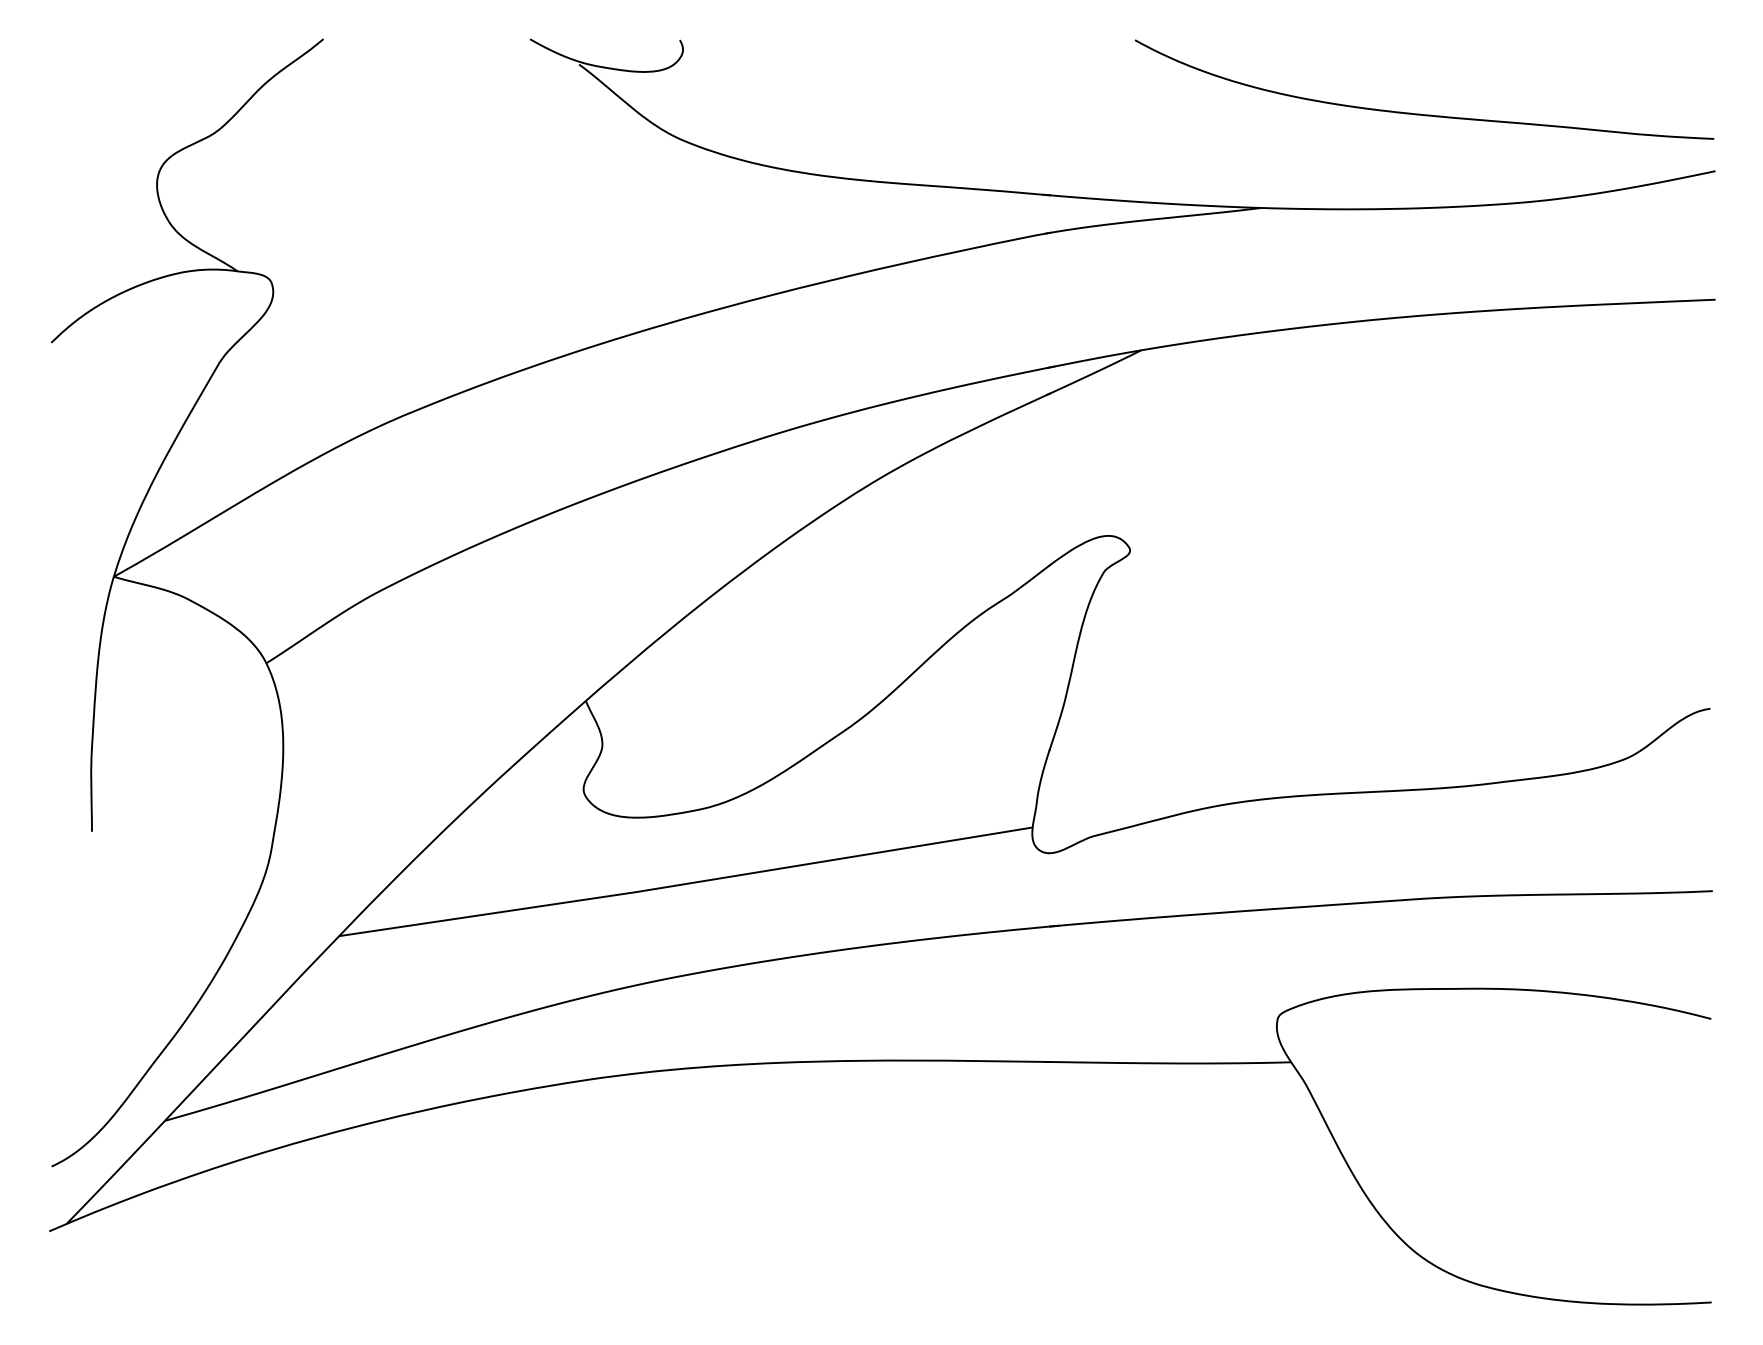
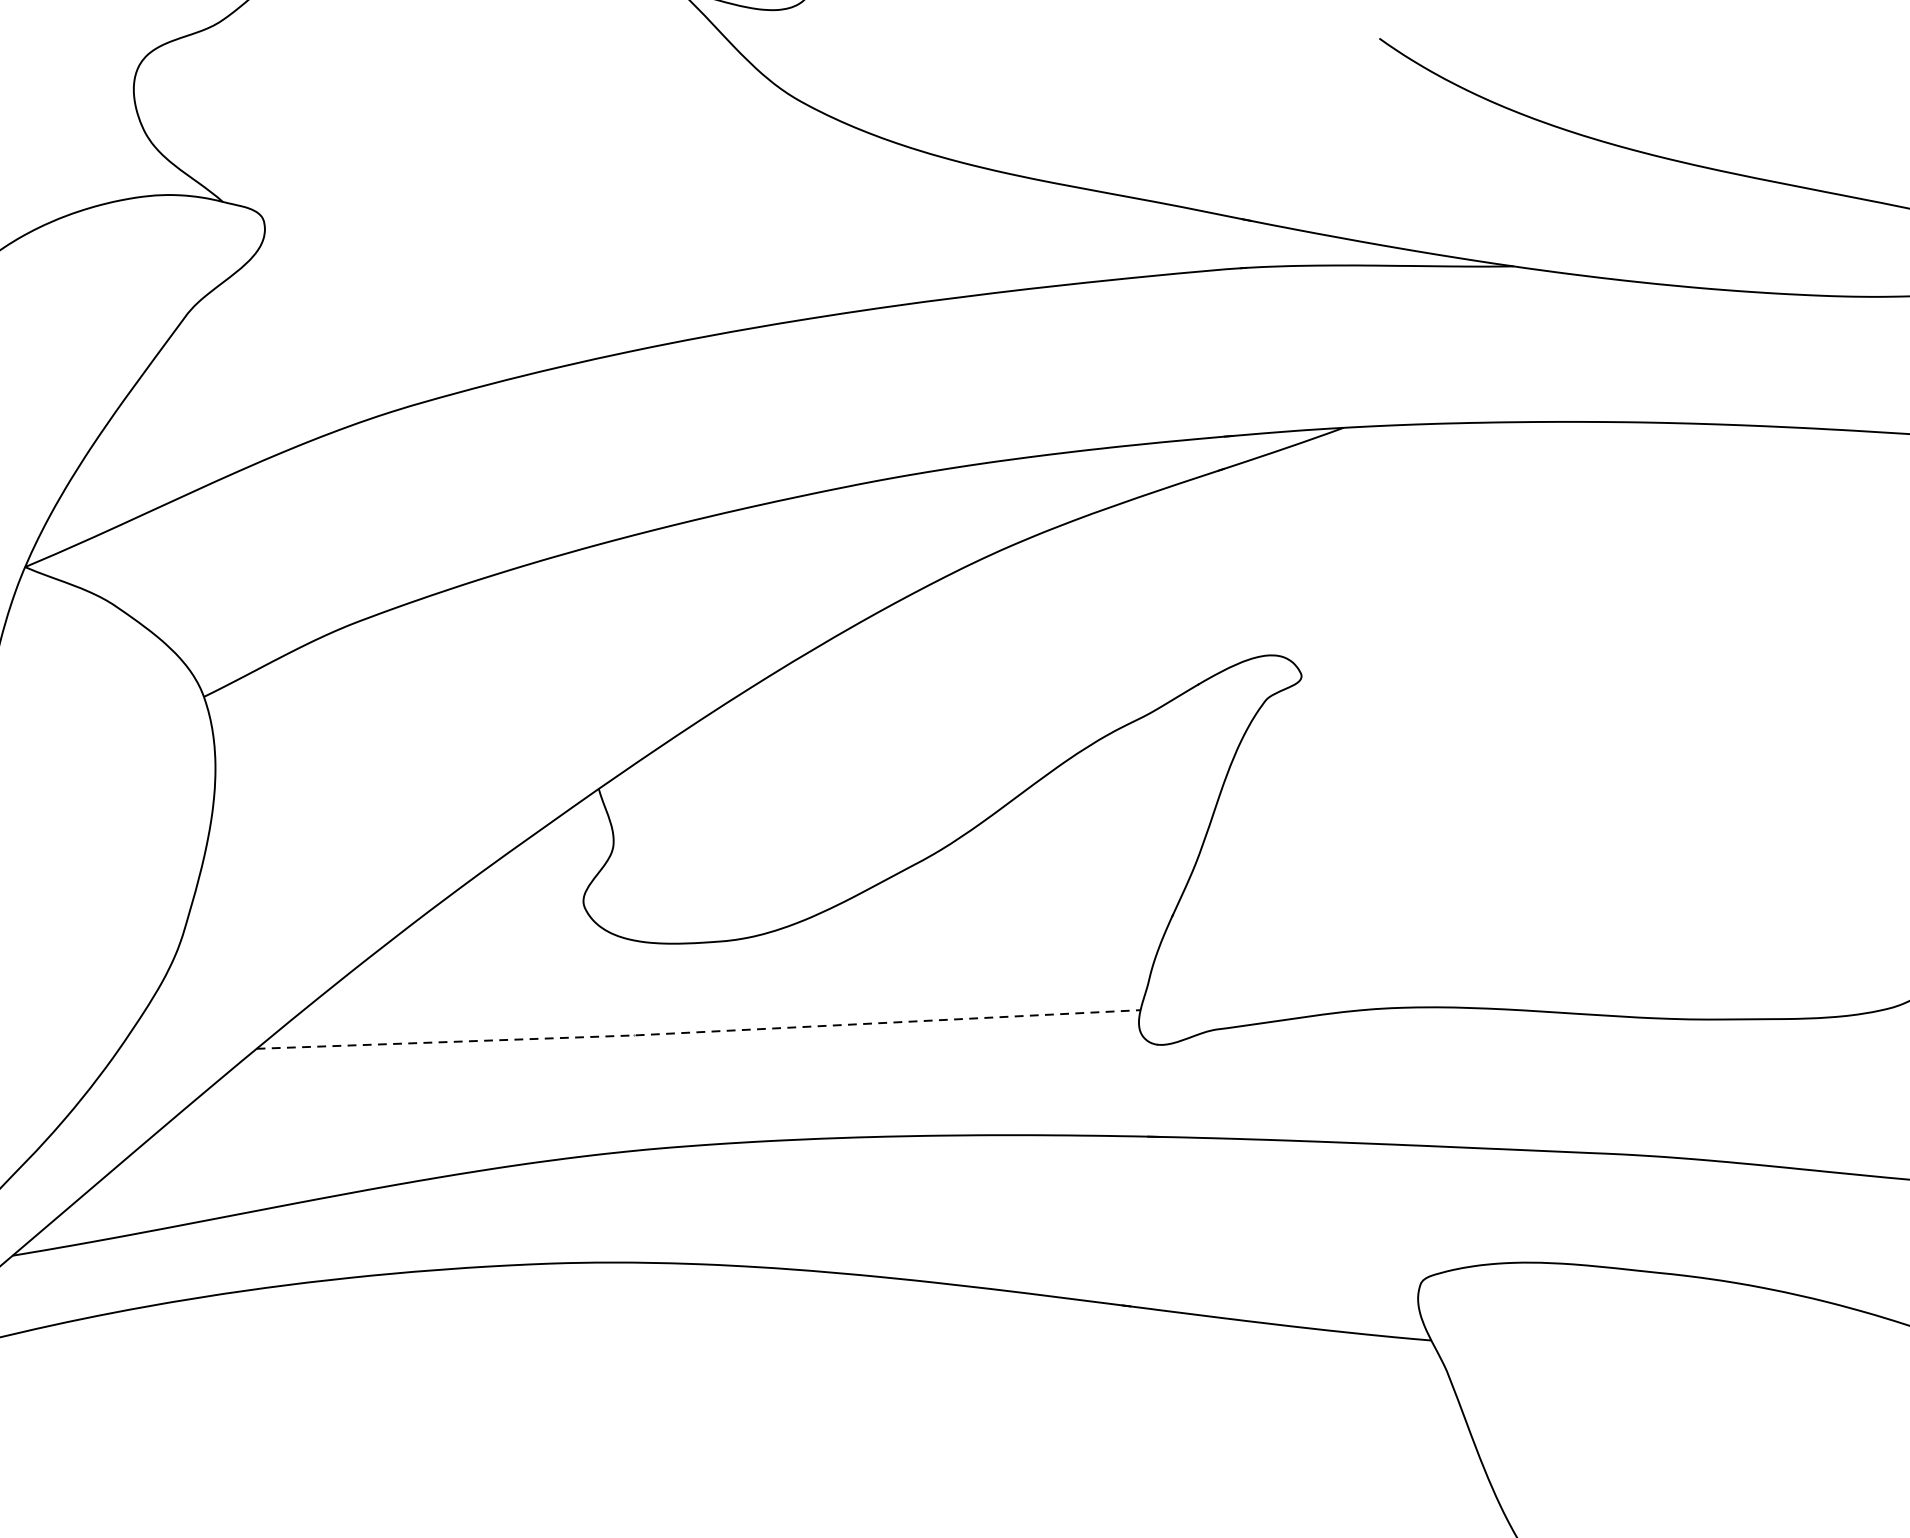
line: (685, 884) -> (697, 1032), solid -> dashed

